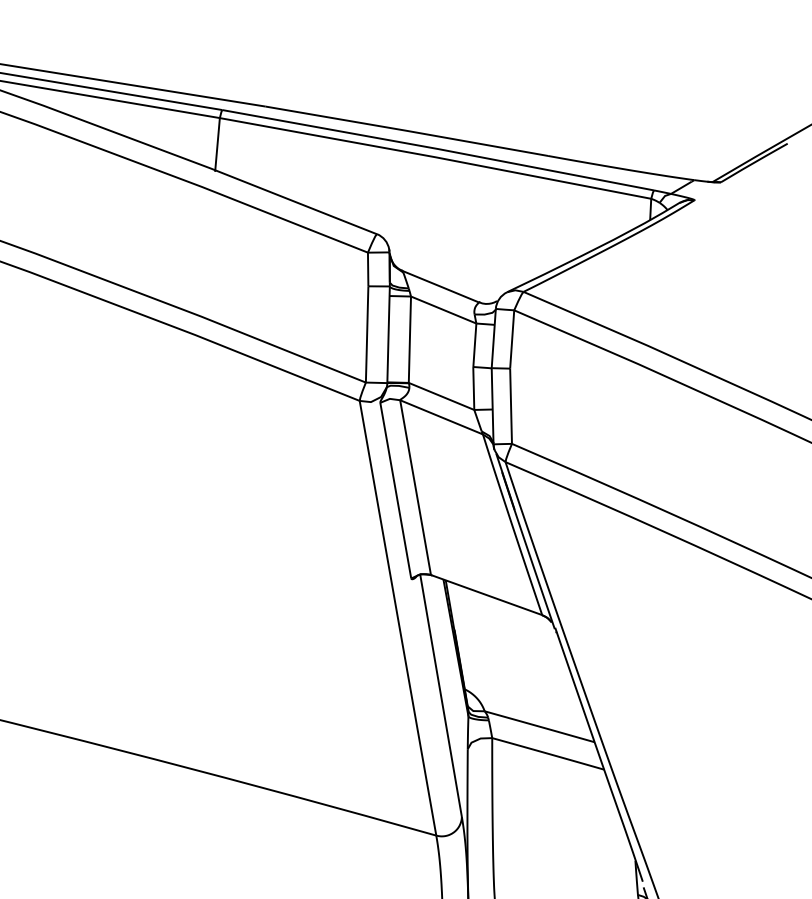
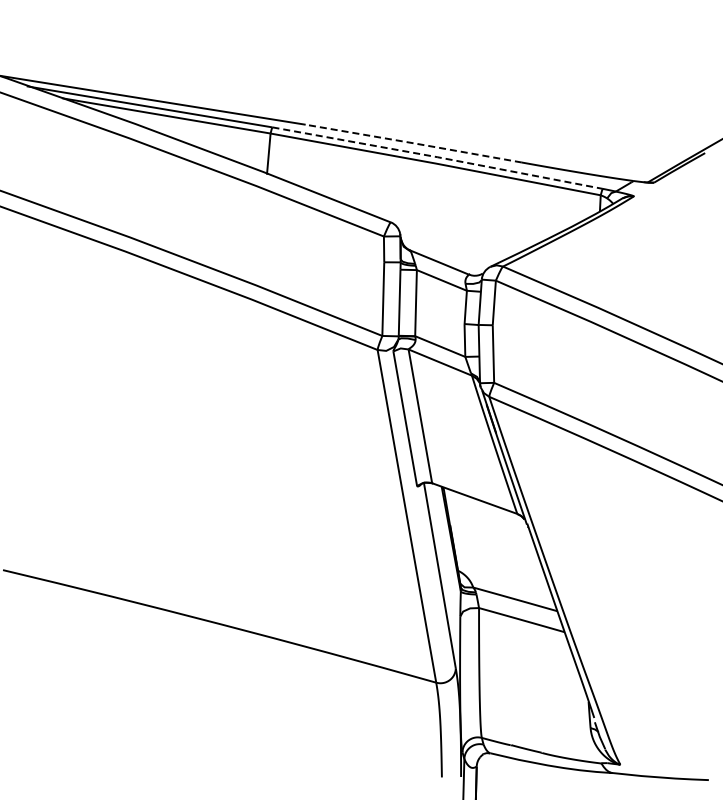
line: (406, 131) -> (413, 143), solid -> dashed
line: (437, 149) -> (437, 157), solid -> dashed

